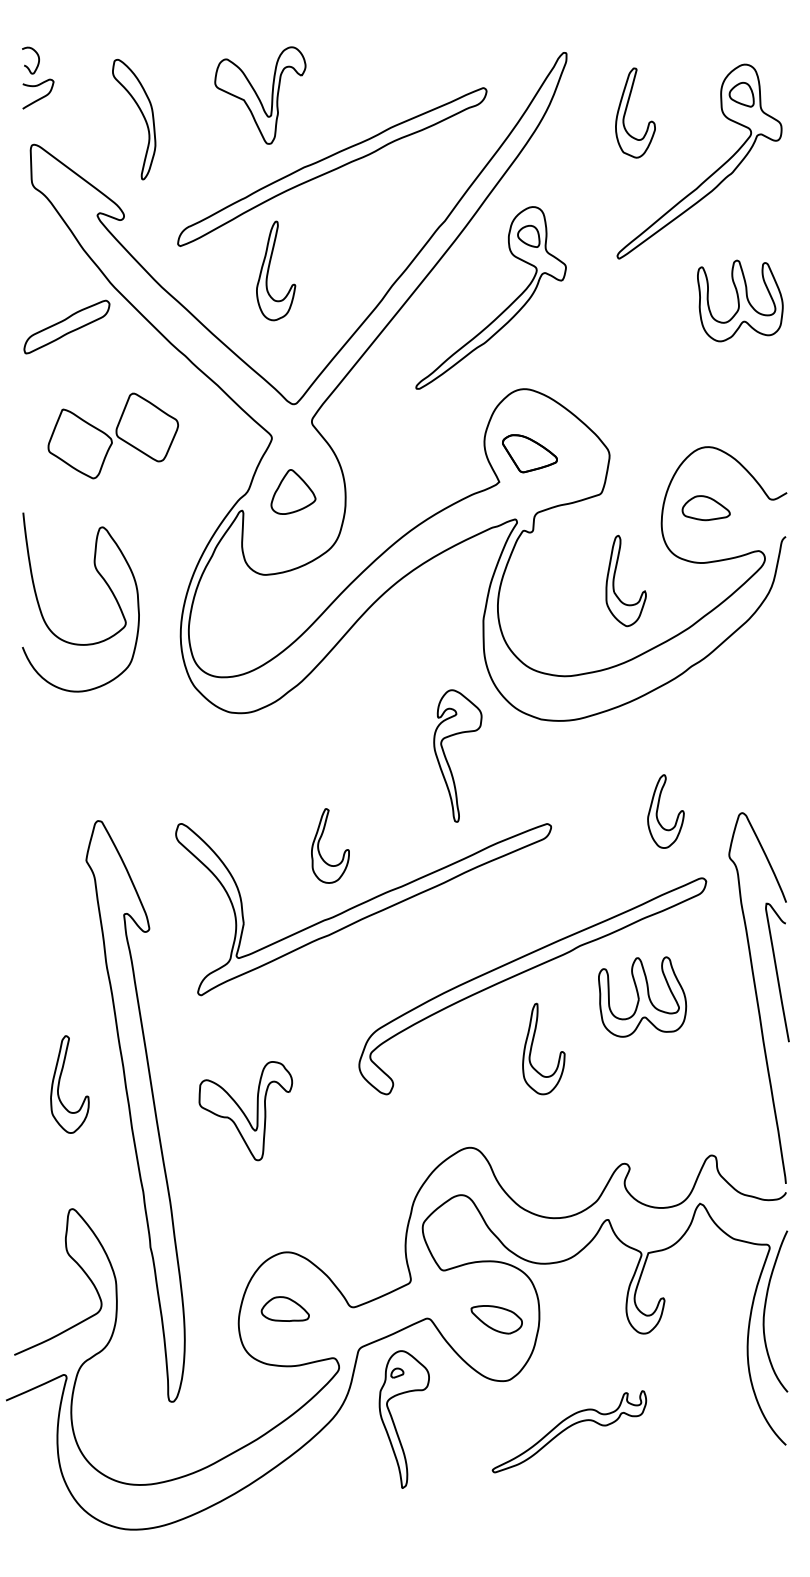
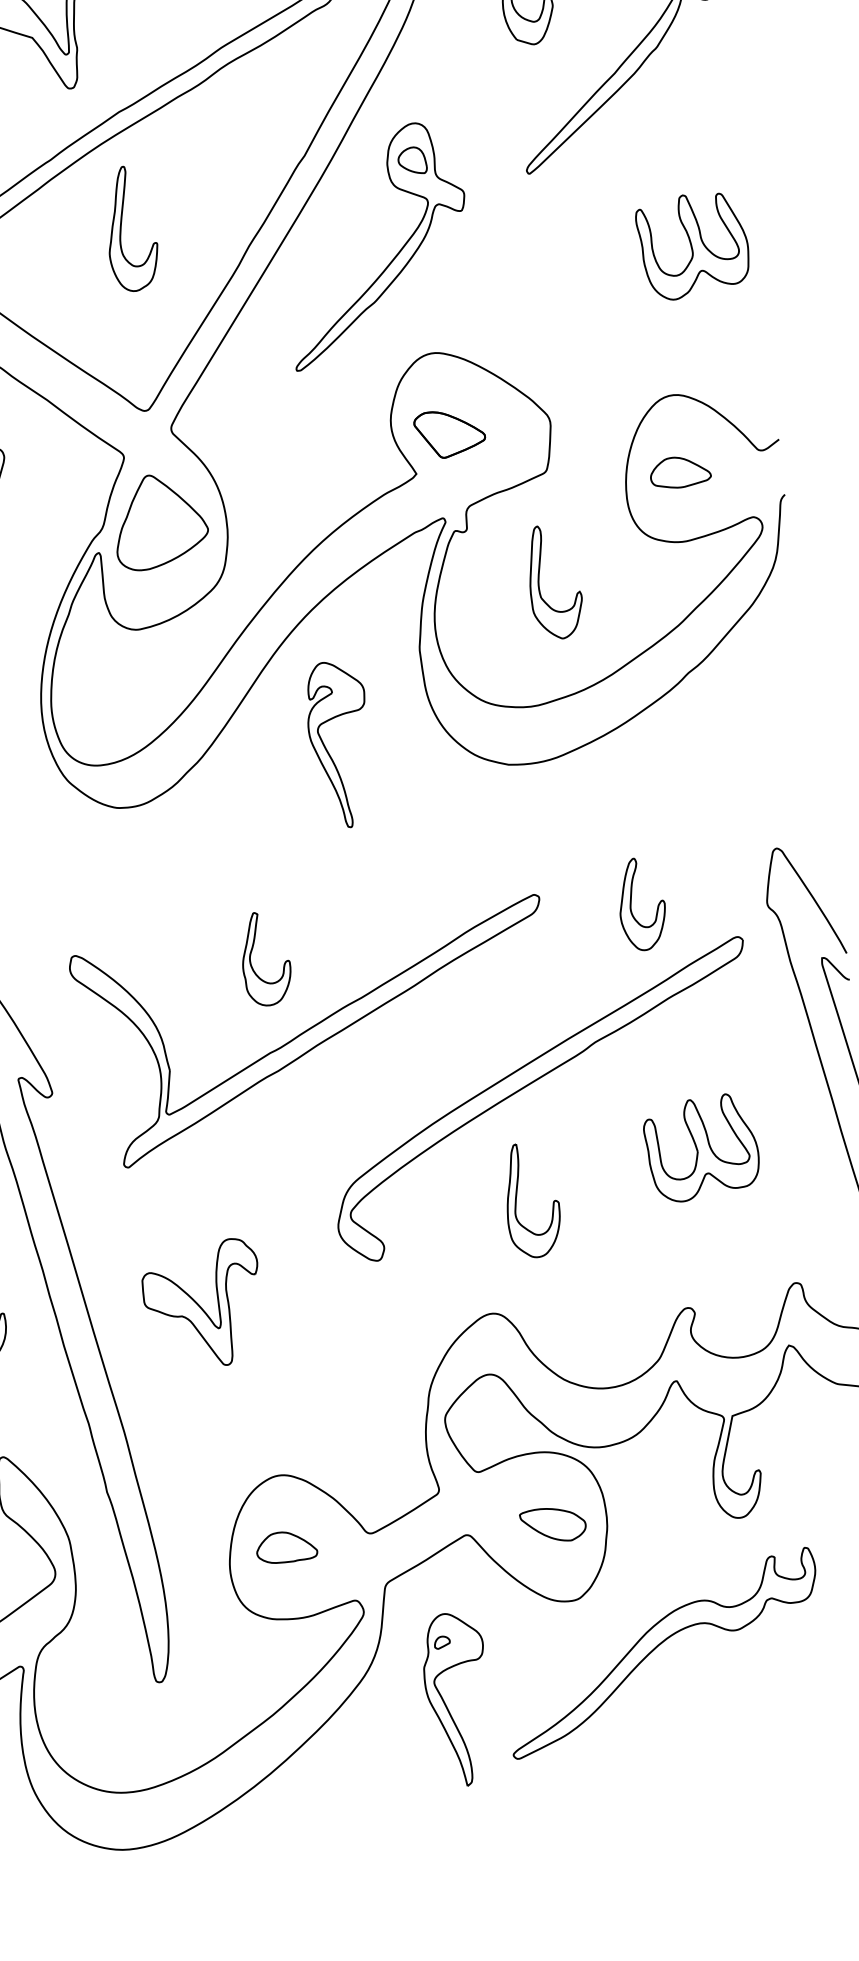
part: (269, 270) -> (122, 229), moved
part: (740, 300) -> (693, 244), moved
part: (293, 491) -> (159, 520), size x1.67
part: (614, 580) -> (539, 583), moved
part: (447, 759) -> (328, 750), moved
part: (658, 810) -> (632, 904), moved
part: (642, 996) -> (701, 1147), moved
part: (532, 1047) -> (517, 1200), moved
part: (394, 1422) -> (446, 1704), moved
part: (569, 1431) -> (663, 1652), size x1.67

